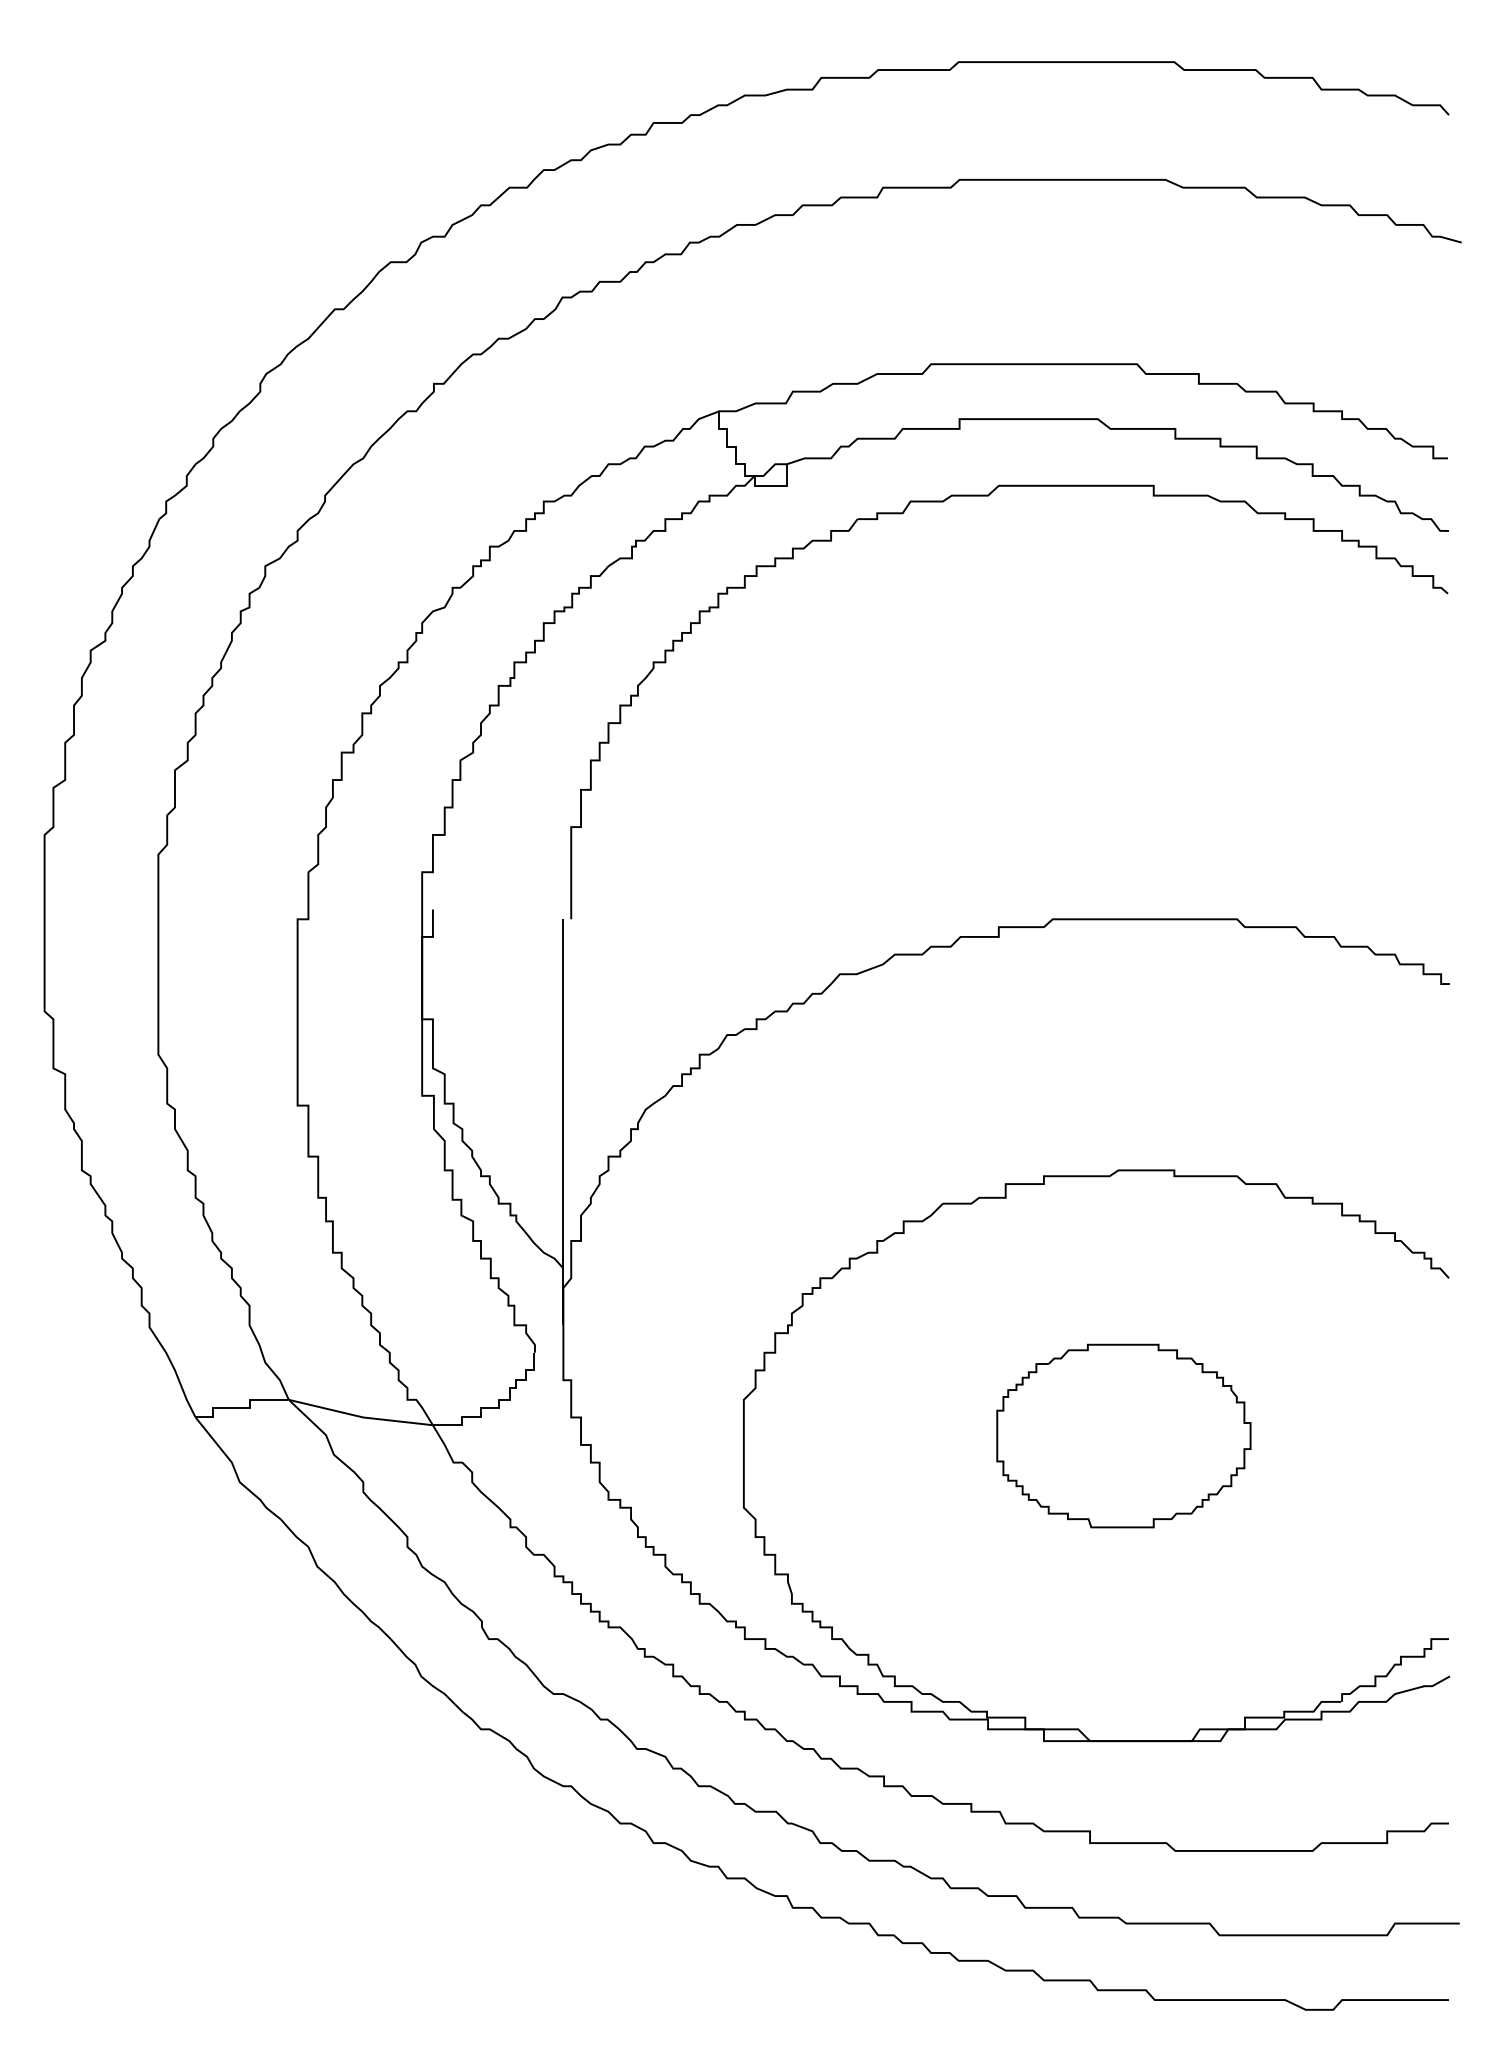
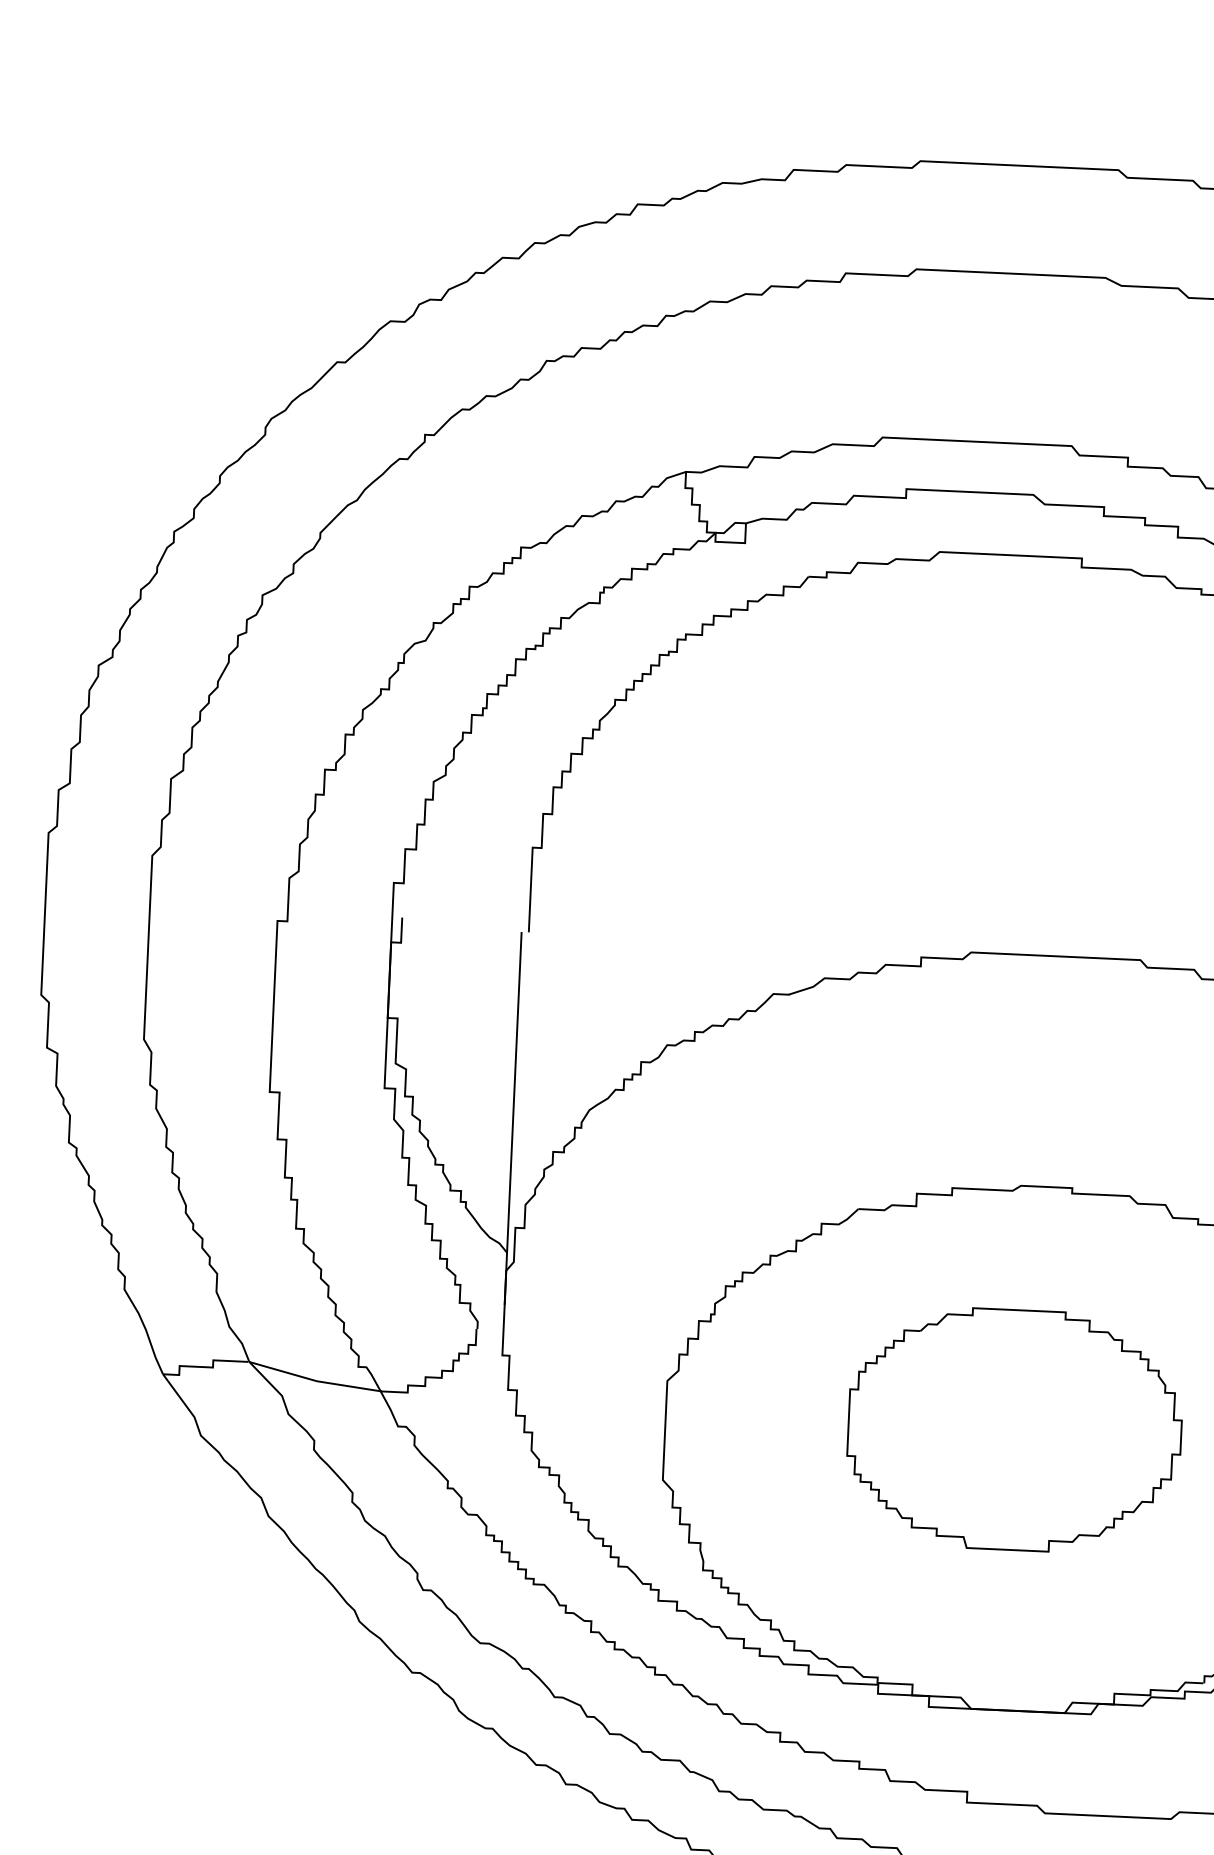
part: (1123, 1435) -> (1014, 1429), size x1.43

